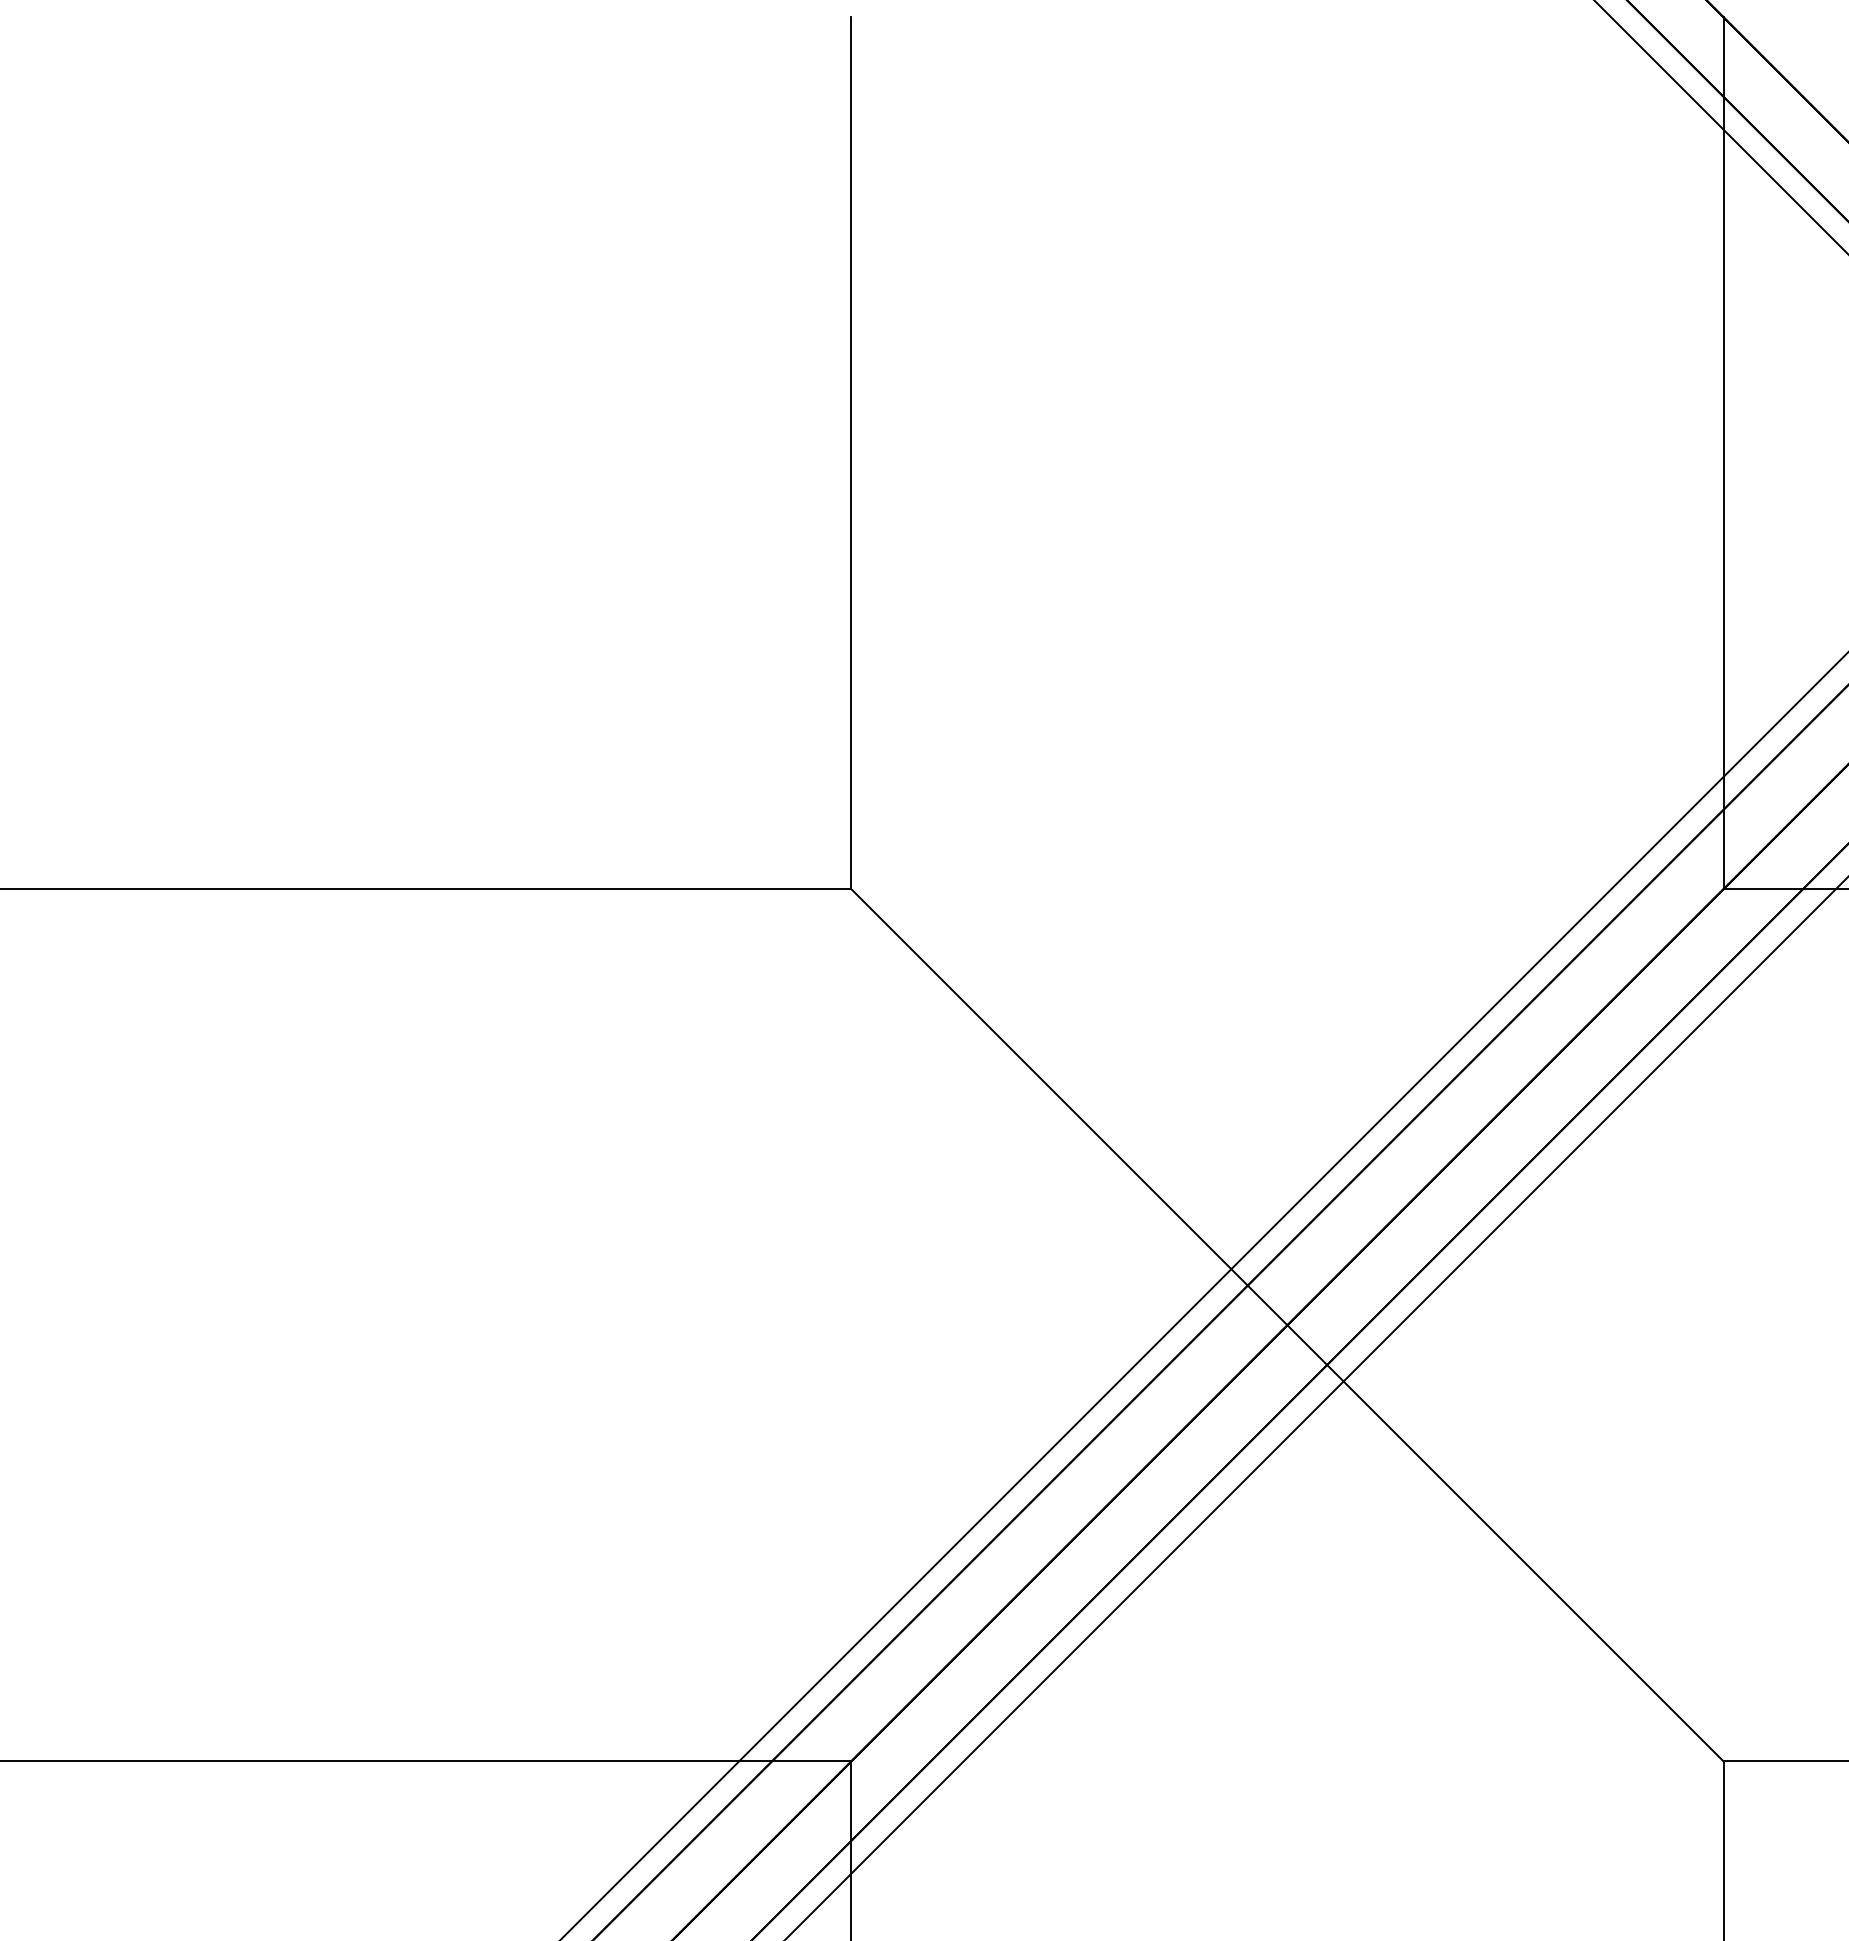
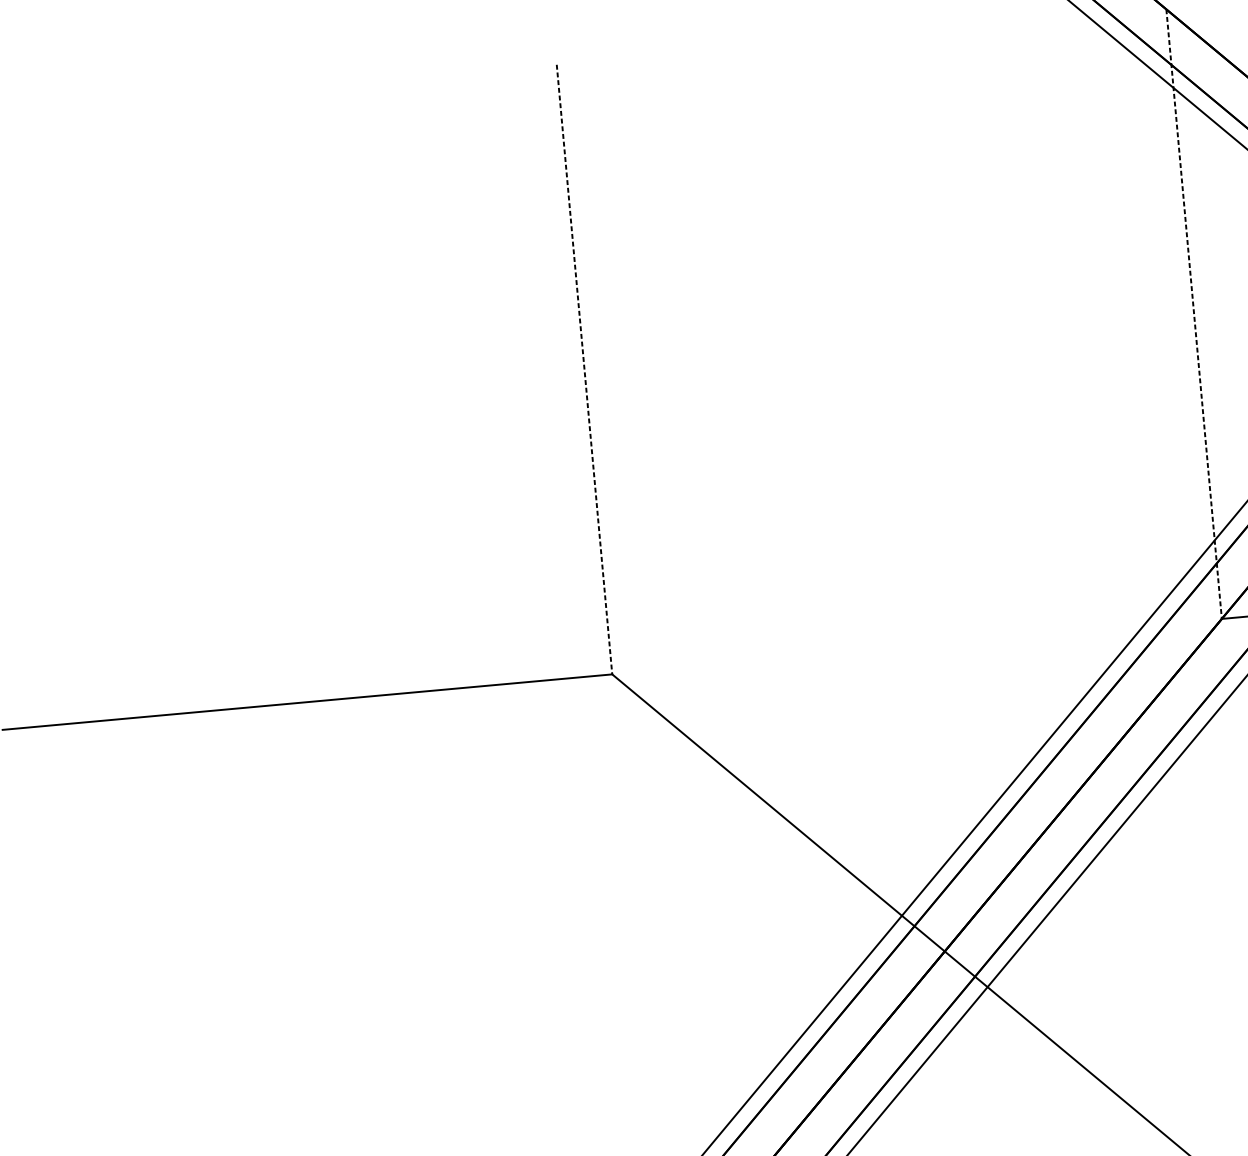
line: (851, 453) -> (584, 369), solid -> dashed
line: (1723, 453) -> (1194, 314), solid -> dashed

